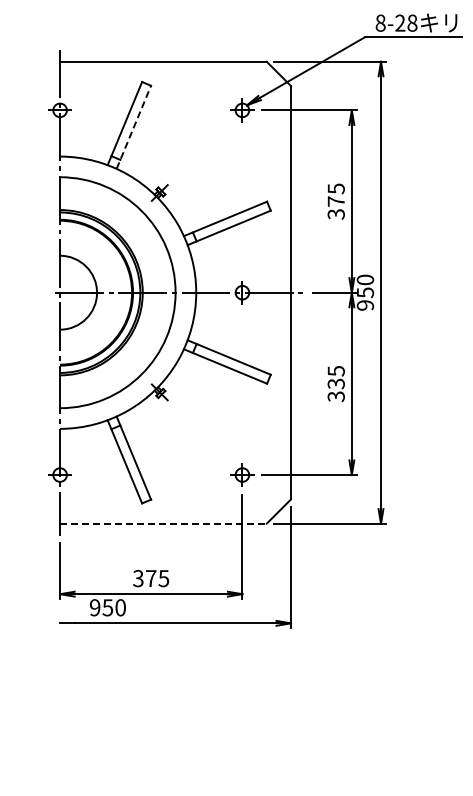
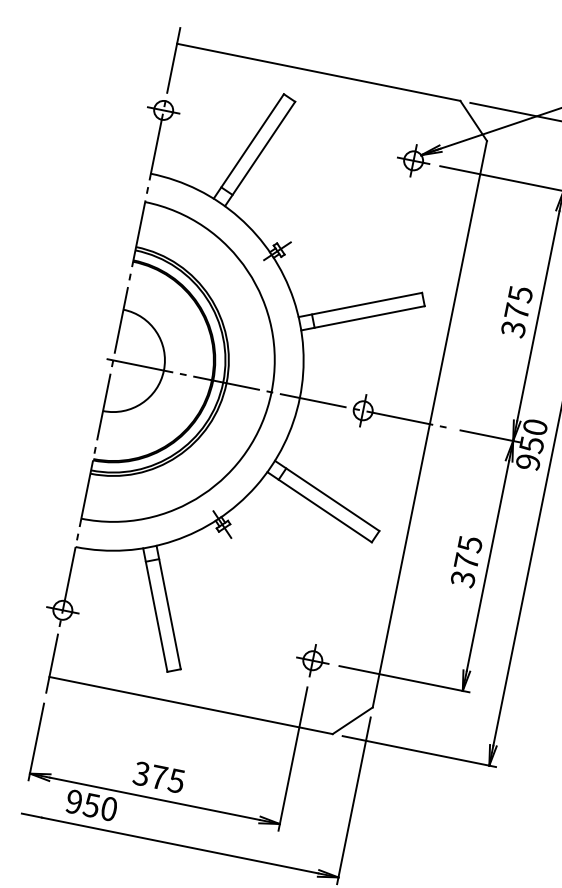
line: (133, 127) -> (259, 154), dashed -> solid
text: (335, 383) -> (465, 560), 335 -> 375
line: (163, 523) -> (191, 705), dashed -> solid

